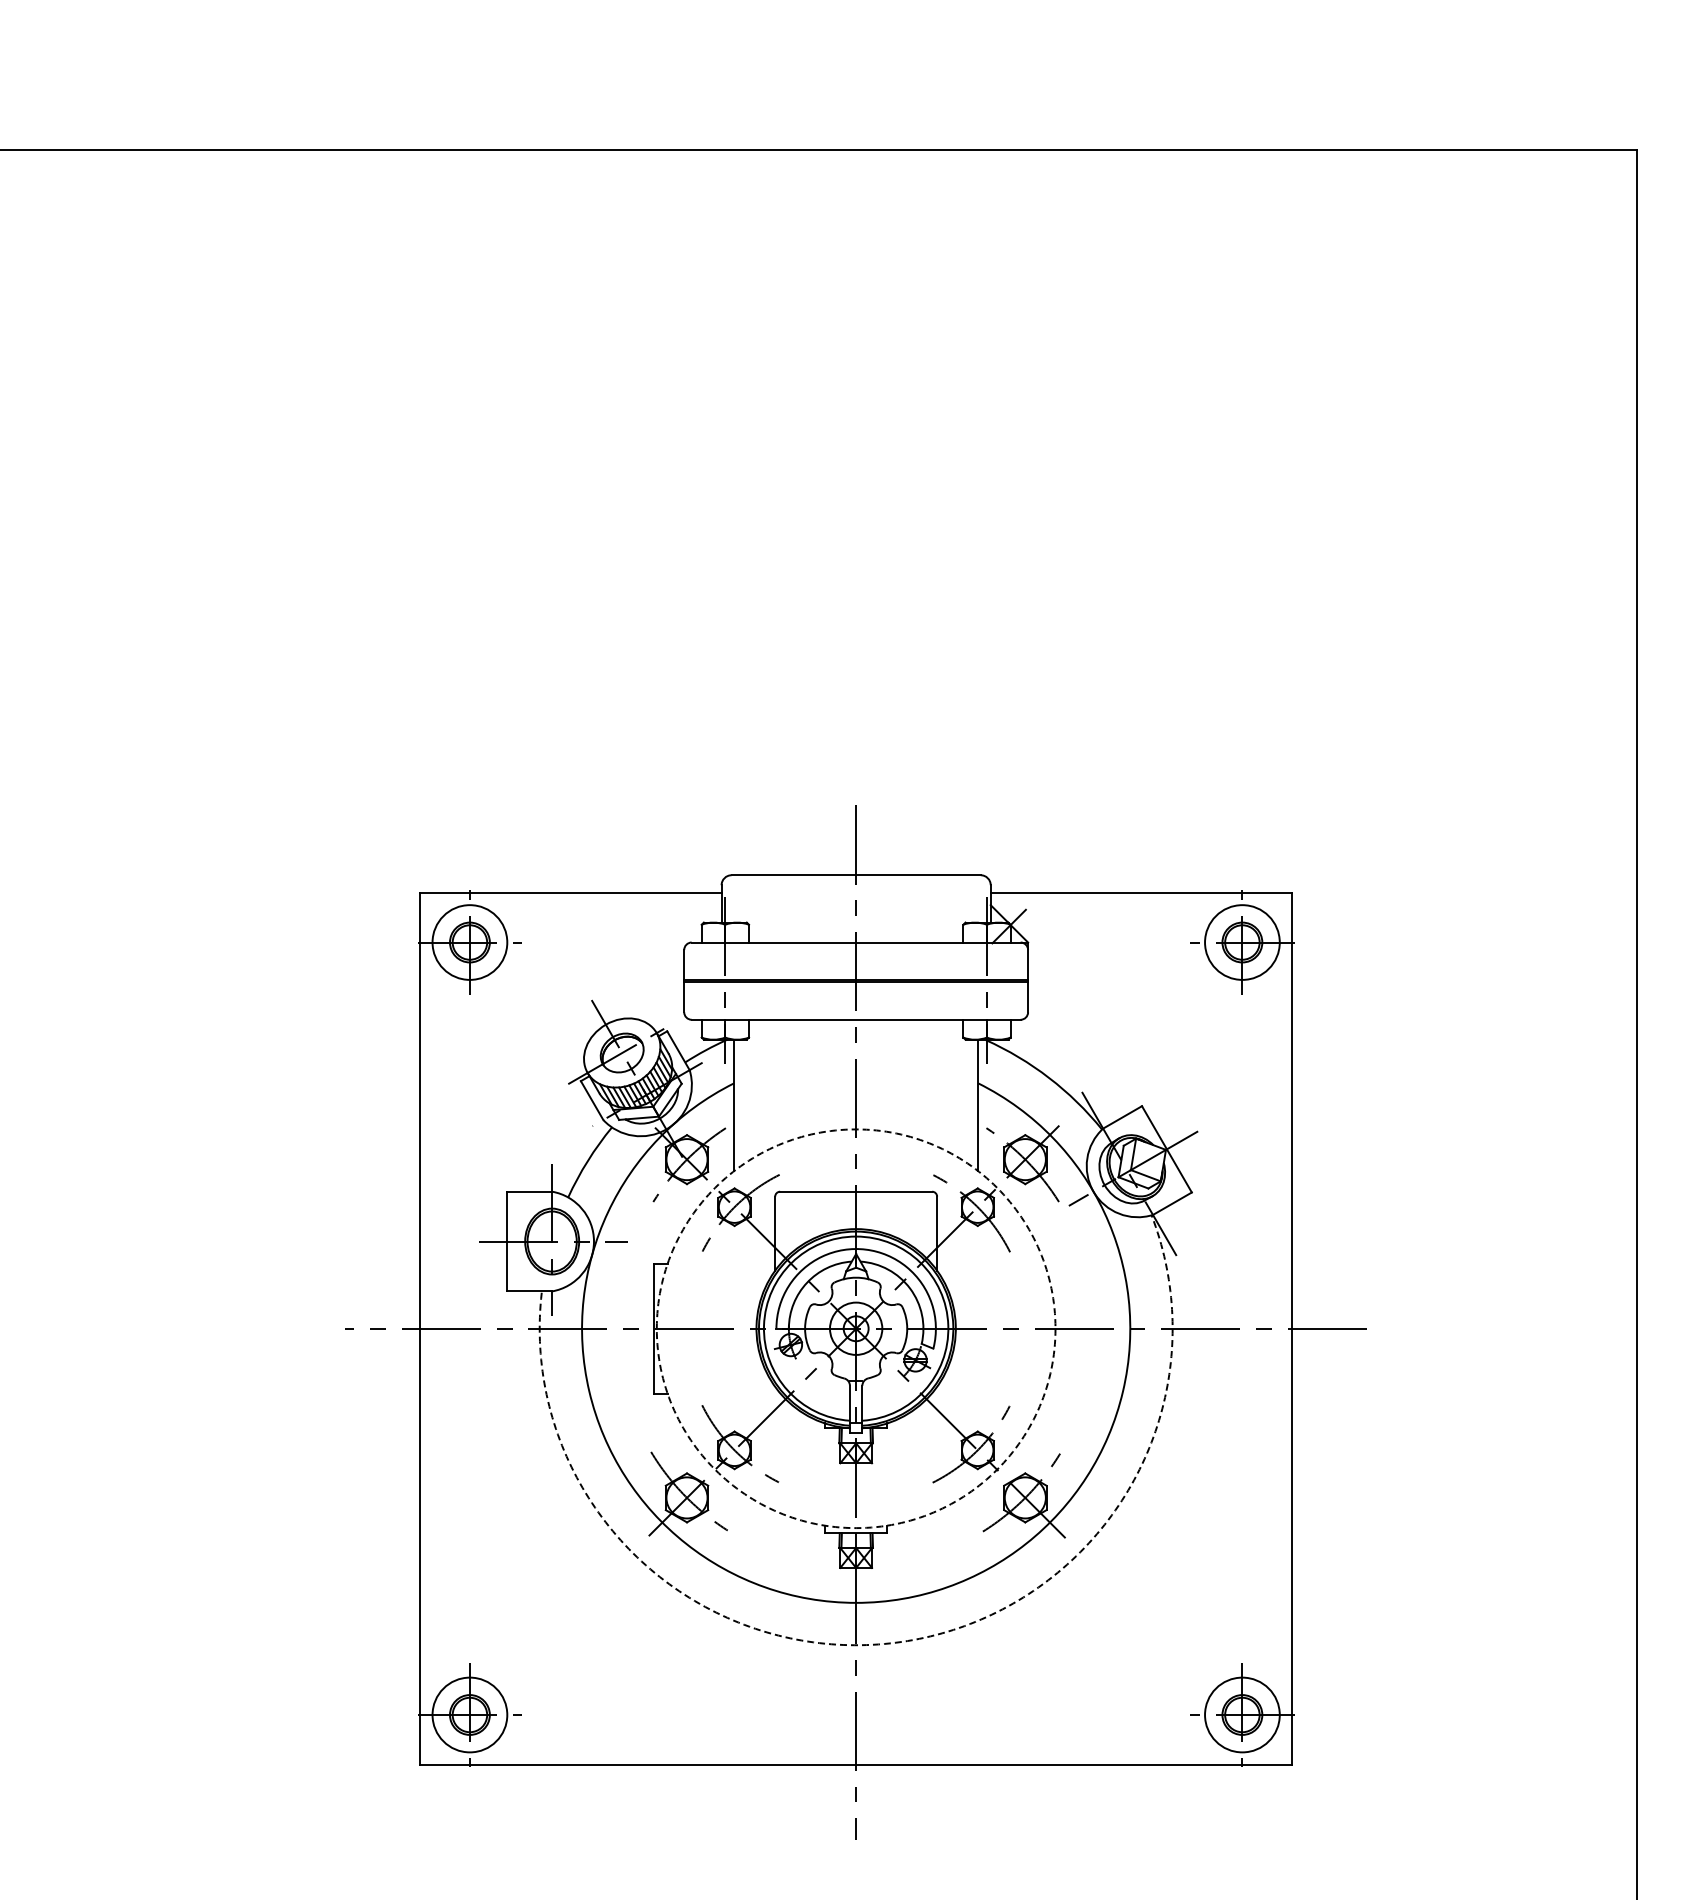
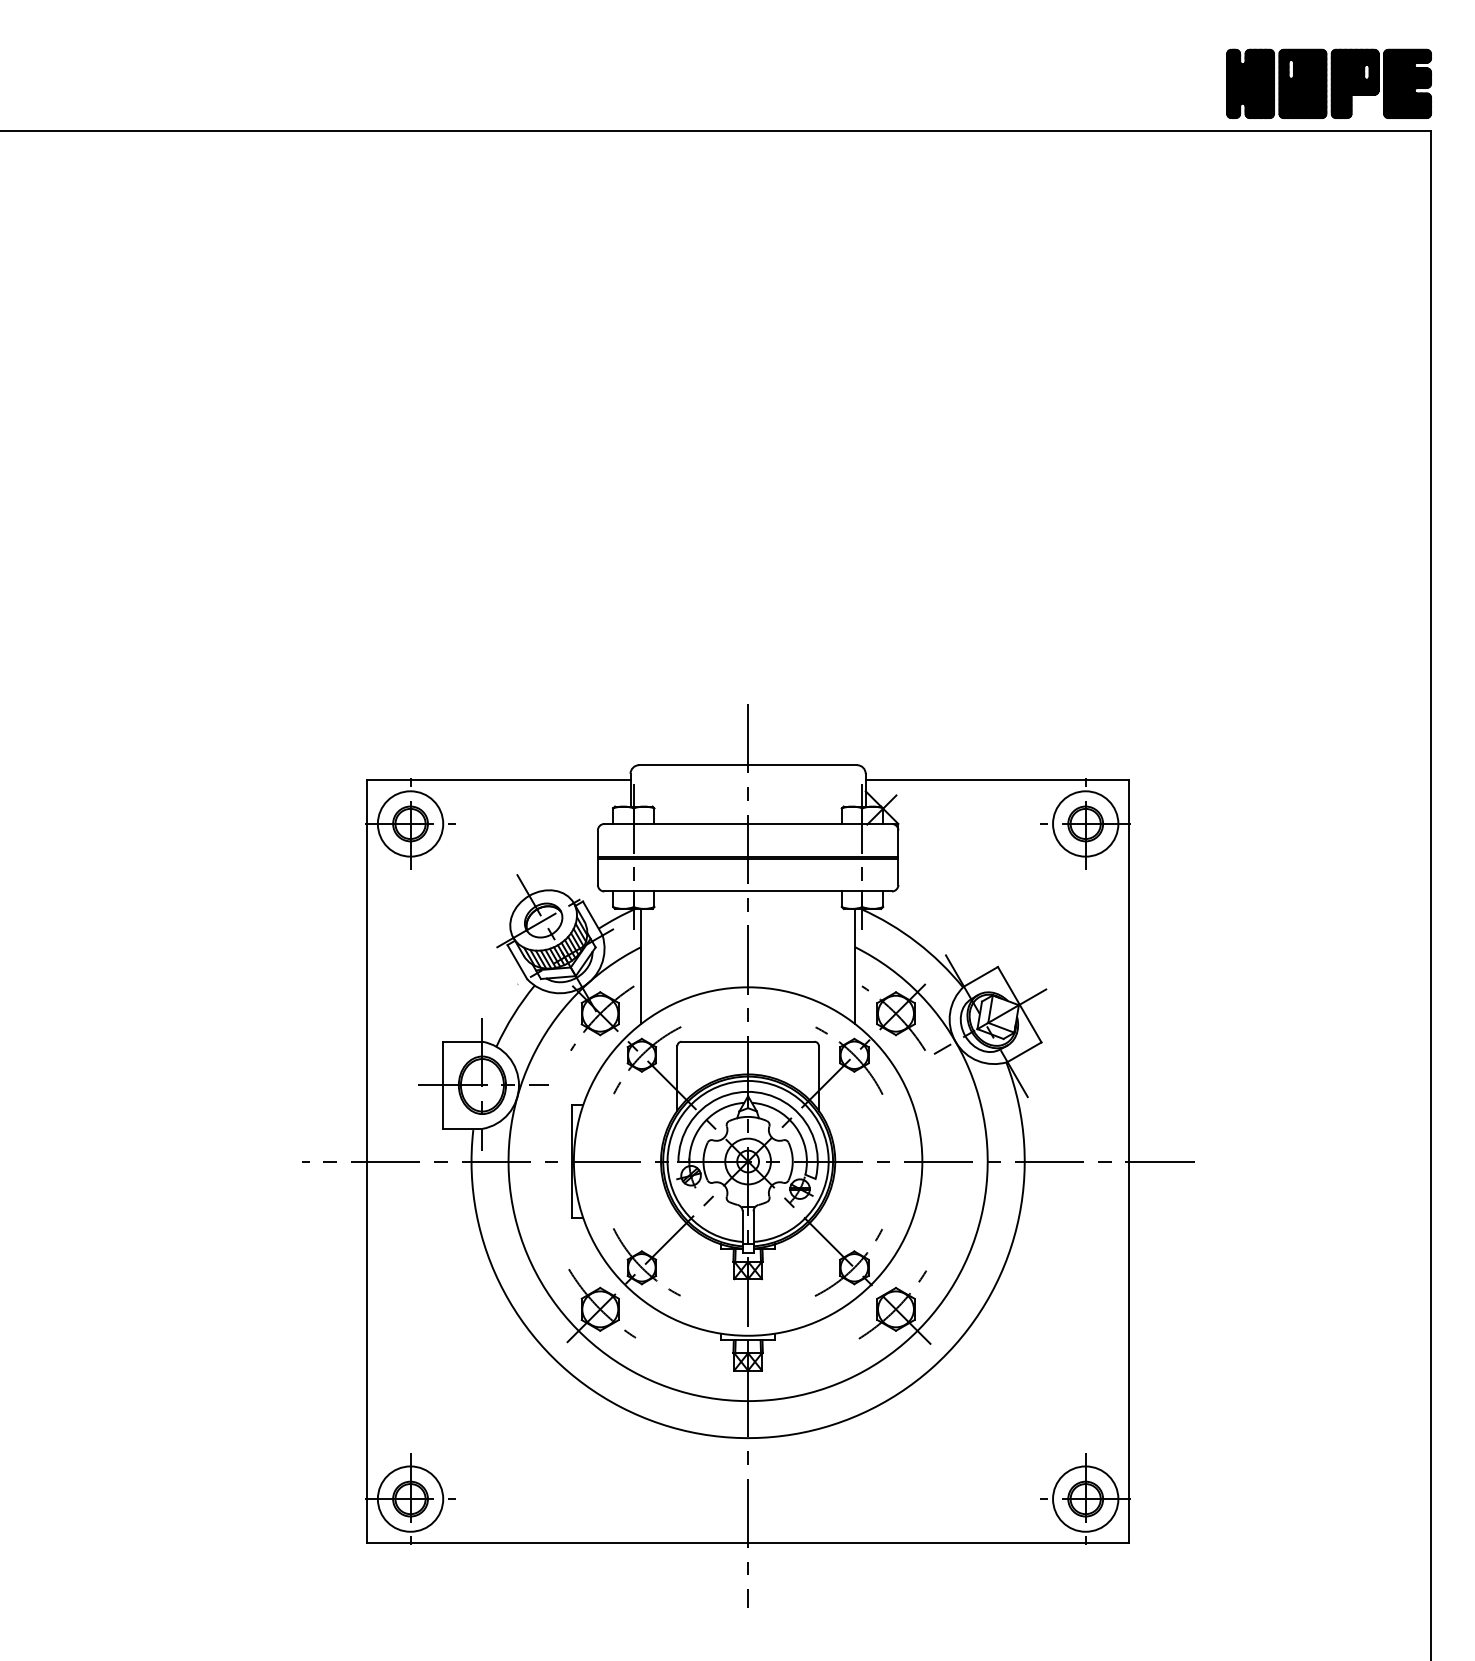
part: (1520, 95) -> (1328, 83), added
circle: (855, 1328) -> (747, 1161), dashed -> solid
arc: (895, 1642) -> (782, 1435), dashed -> solid

